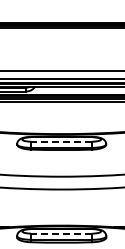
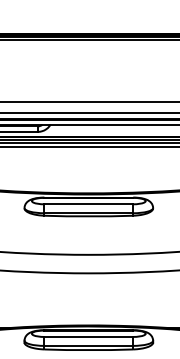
line: (61, 141) -> (88, 204), dashed -> solid
line: (61, 233) -> (88, 336), dashed -> solid

